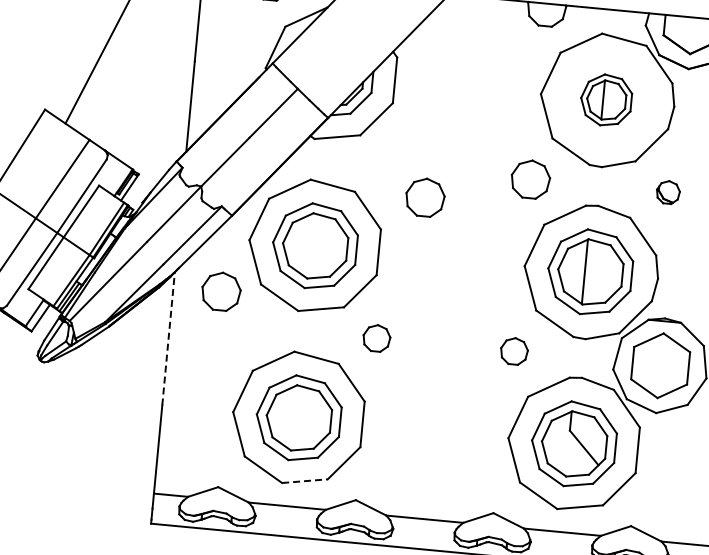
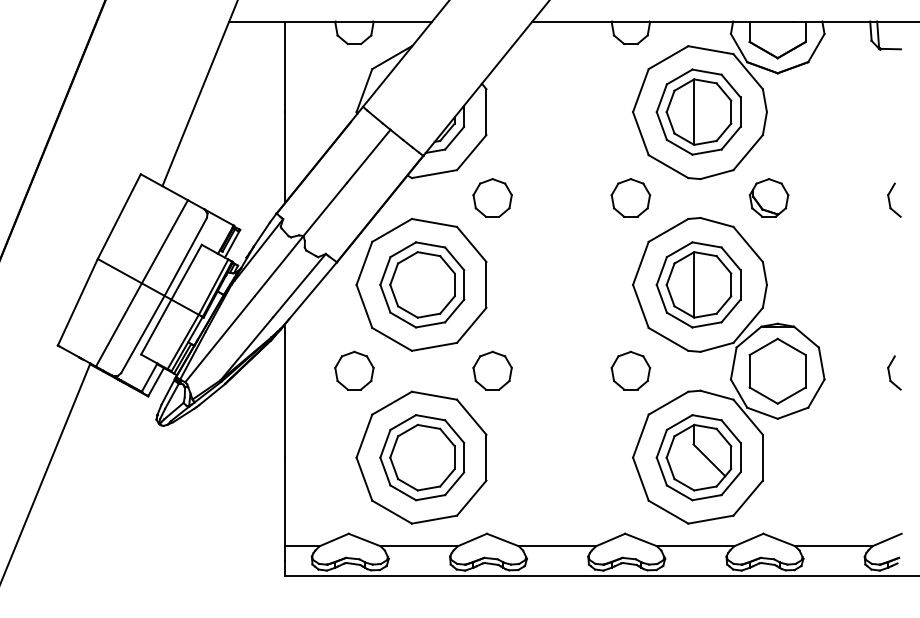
part: (606, 99) -> (698, 111), size x1.67
part: (667, 191) -> (768, 197), size x1.67
part: (425, 197) -> (492, 197), moved
part: (221, 291) -> (354, 370), moved
line: (168, 338) -> (285, 390), dashed -> solid
part: (376, 338) -> (492, 370), size x1.43
part: (514, 351) -> (630, 370), size x1.43
line: (304, 481) -> (434, 519), dashed -> solid

